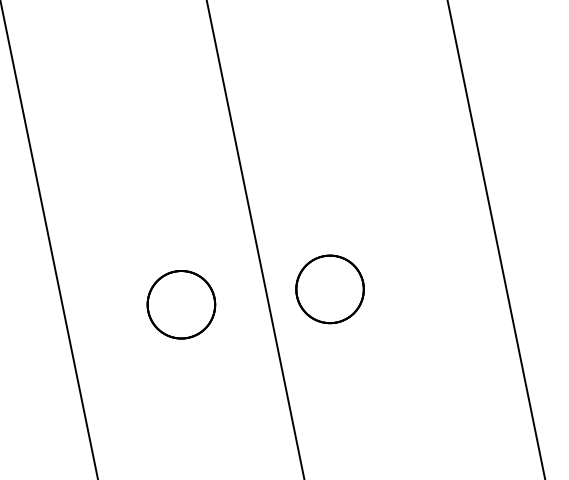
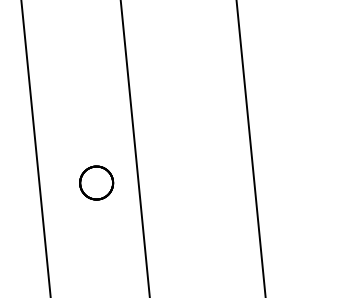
part: (329, 288) -> (169, 182), removed

